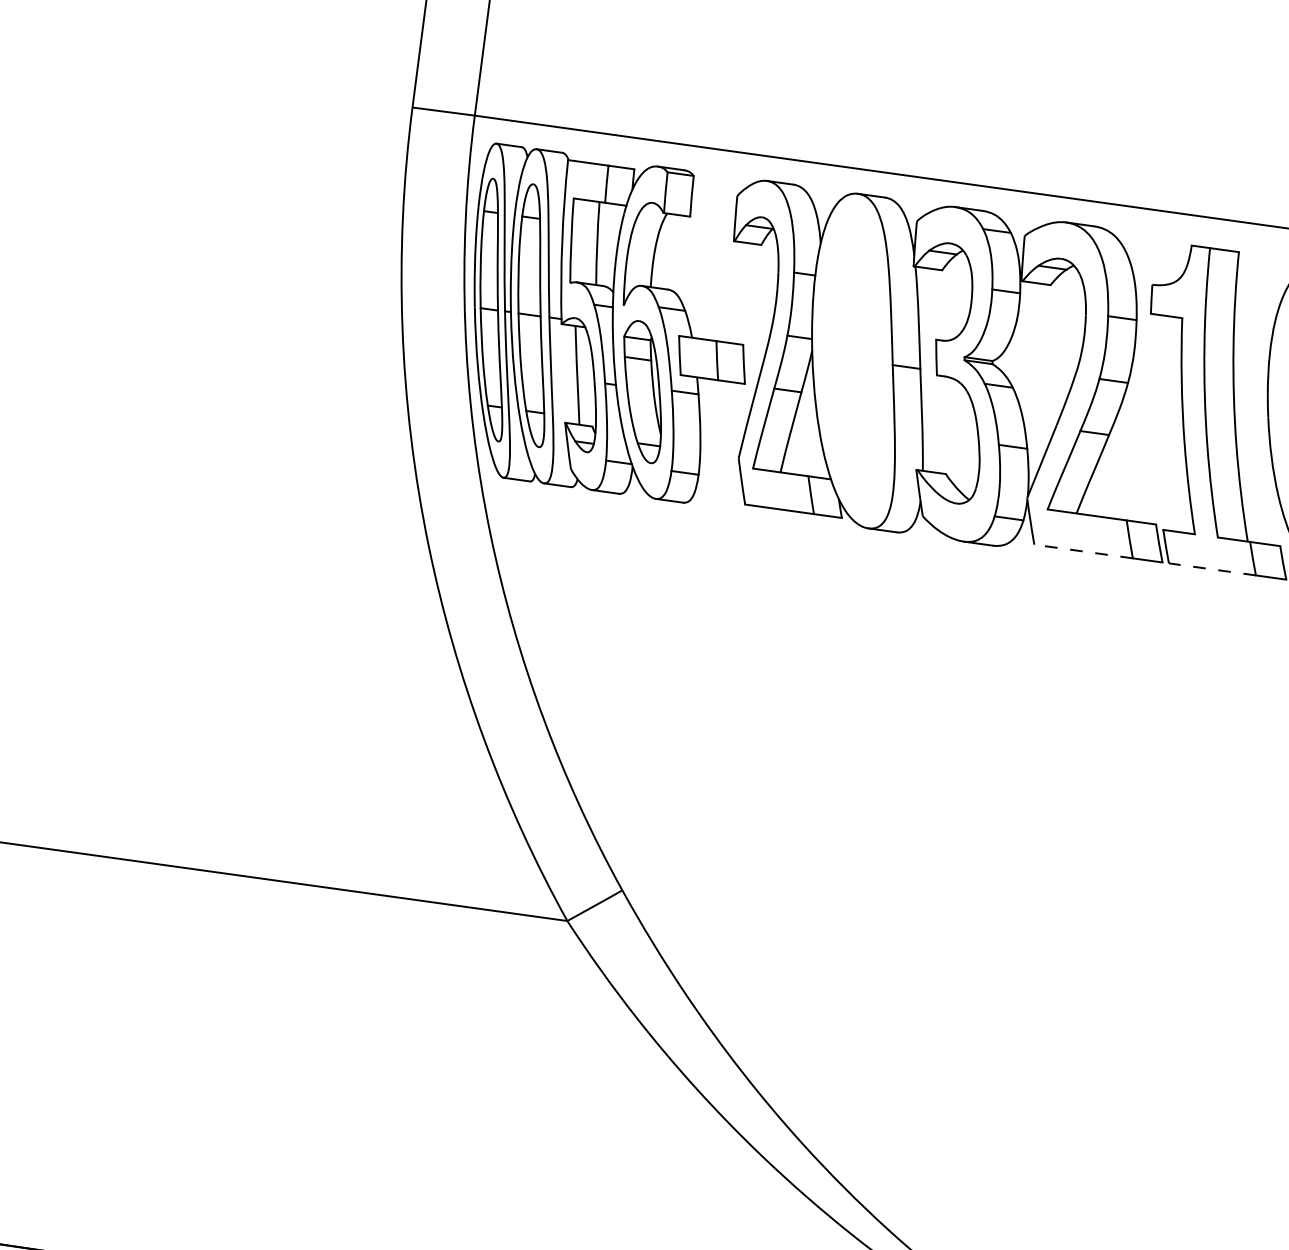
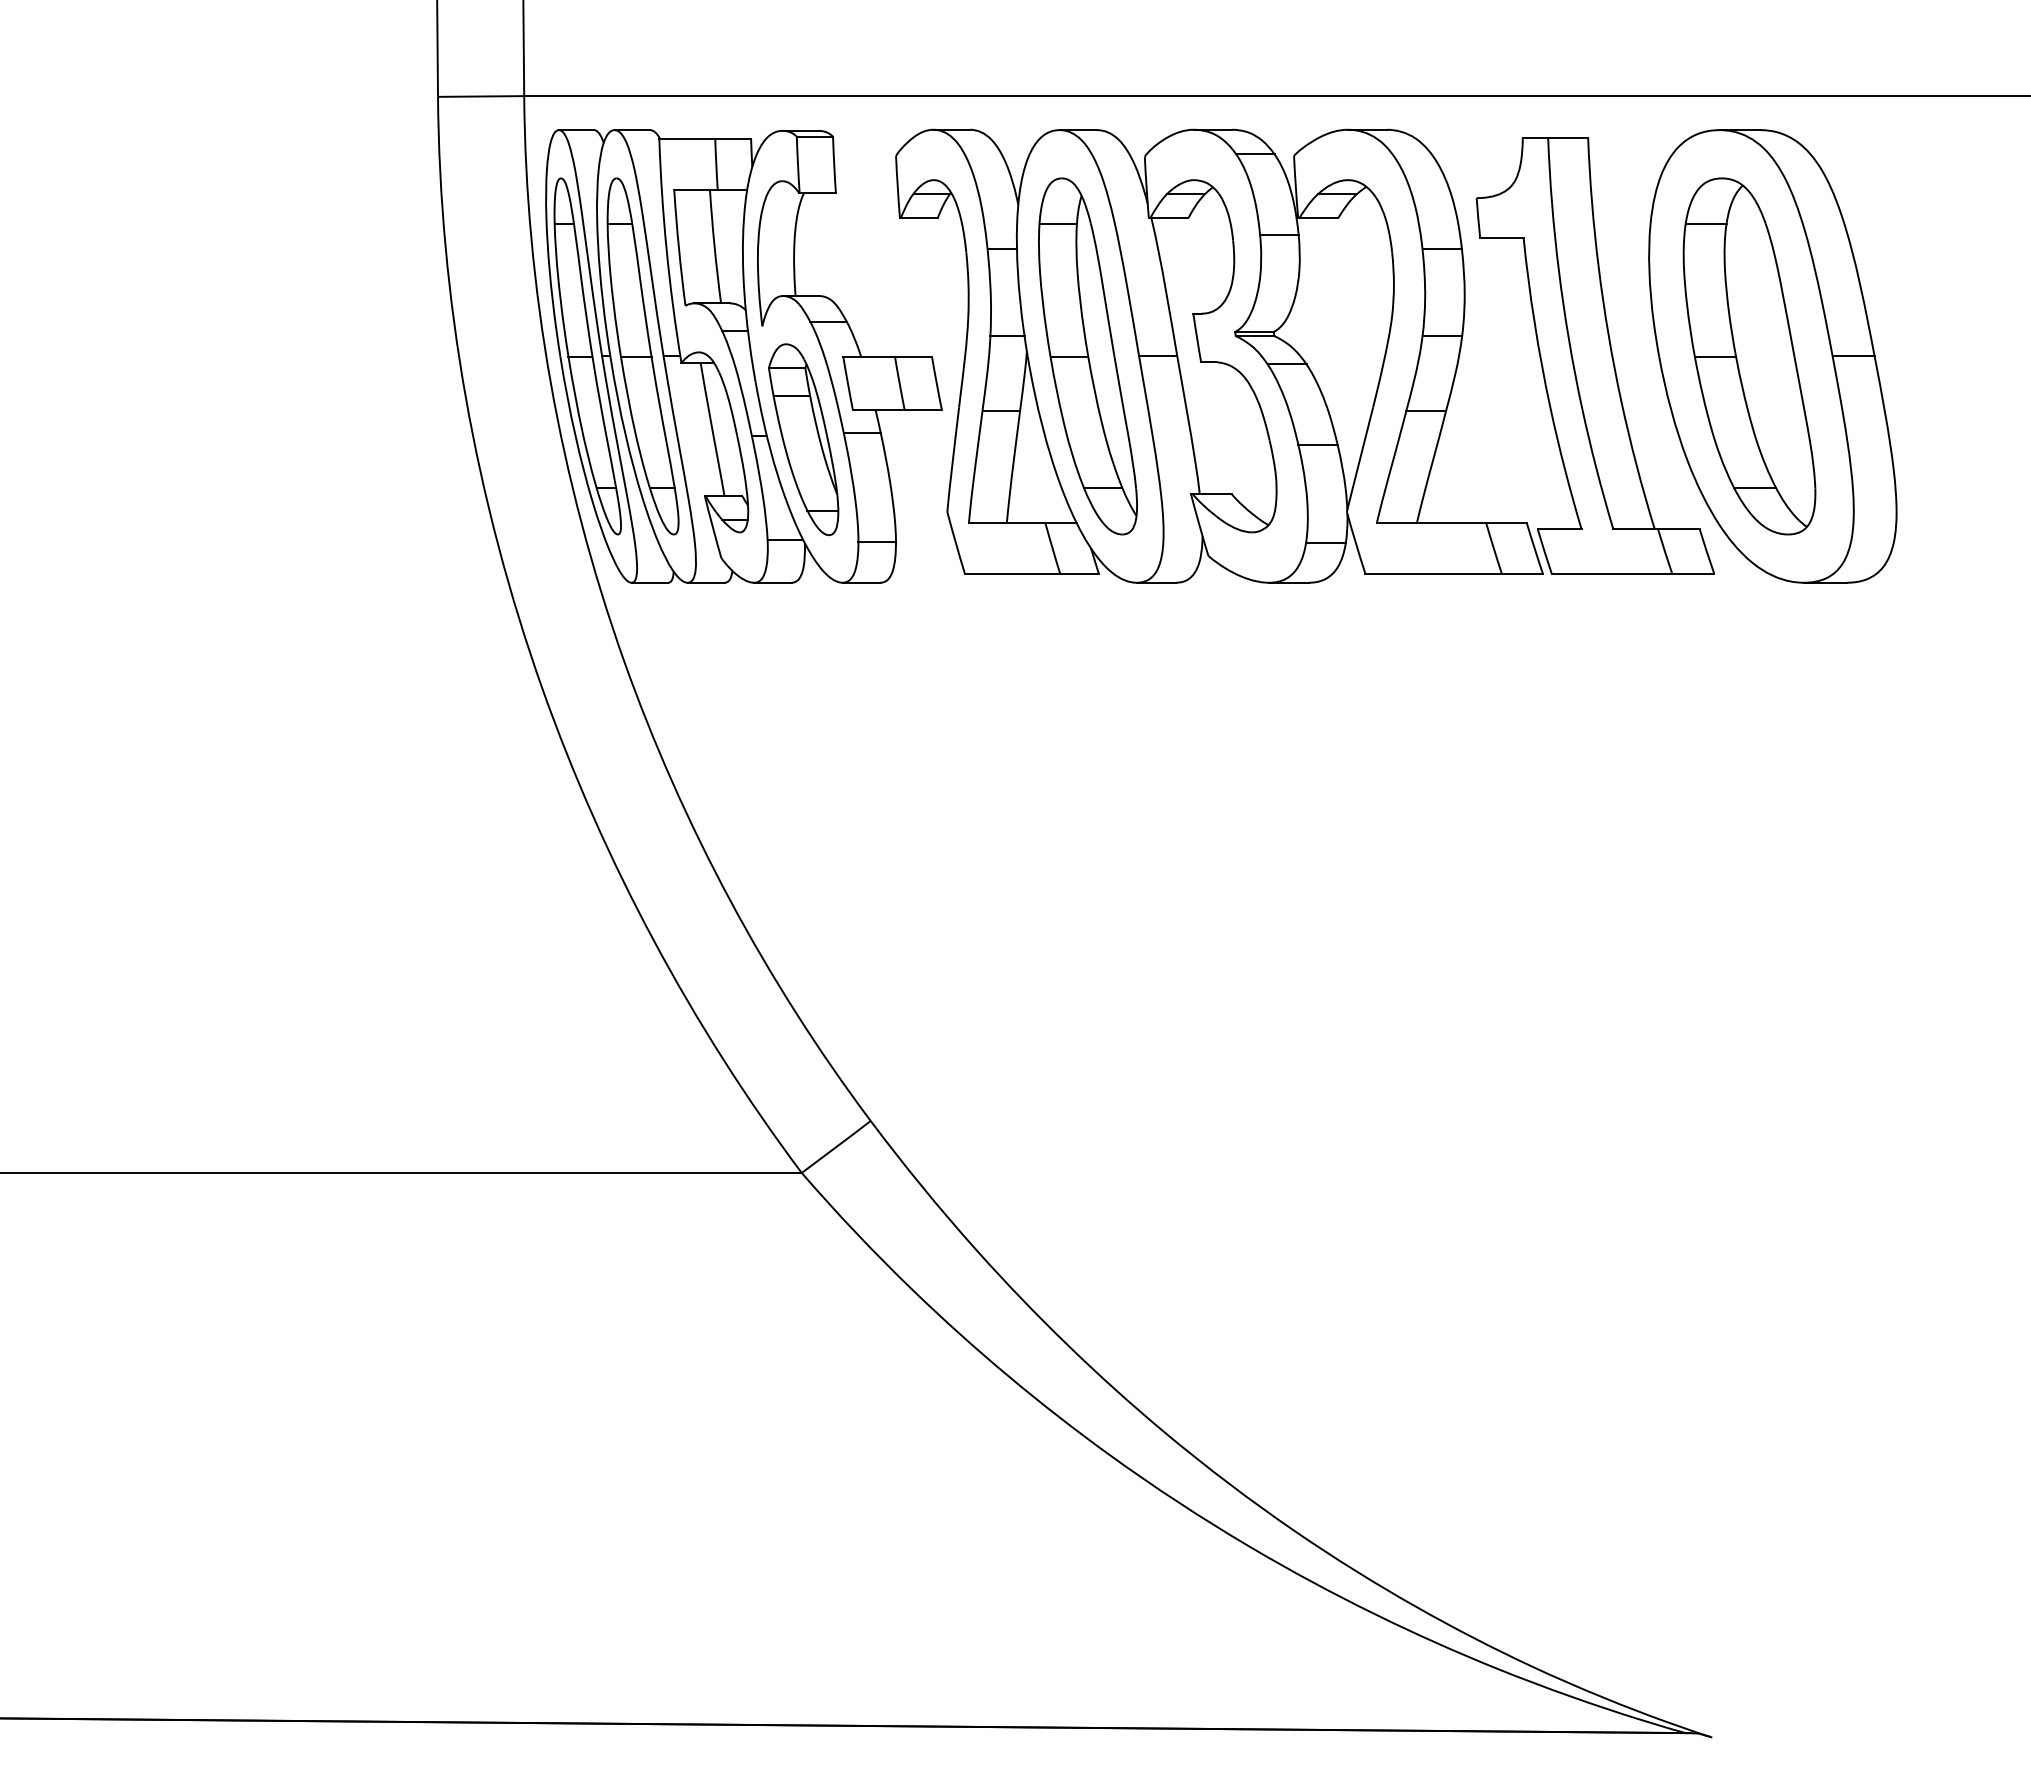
part: (855, 360) -> (1087, 356), added
line: (1083, 551) -> (1433, 573), dashed -> solid
line: (1212, 569) -> (1611, 573), dashed -> solid

